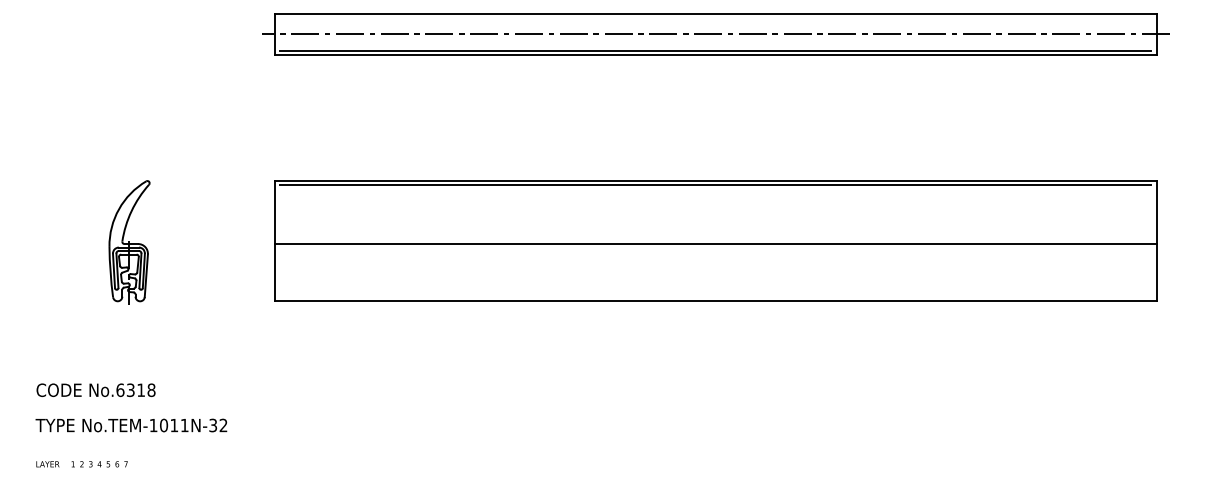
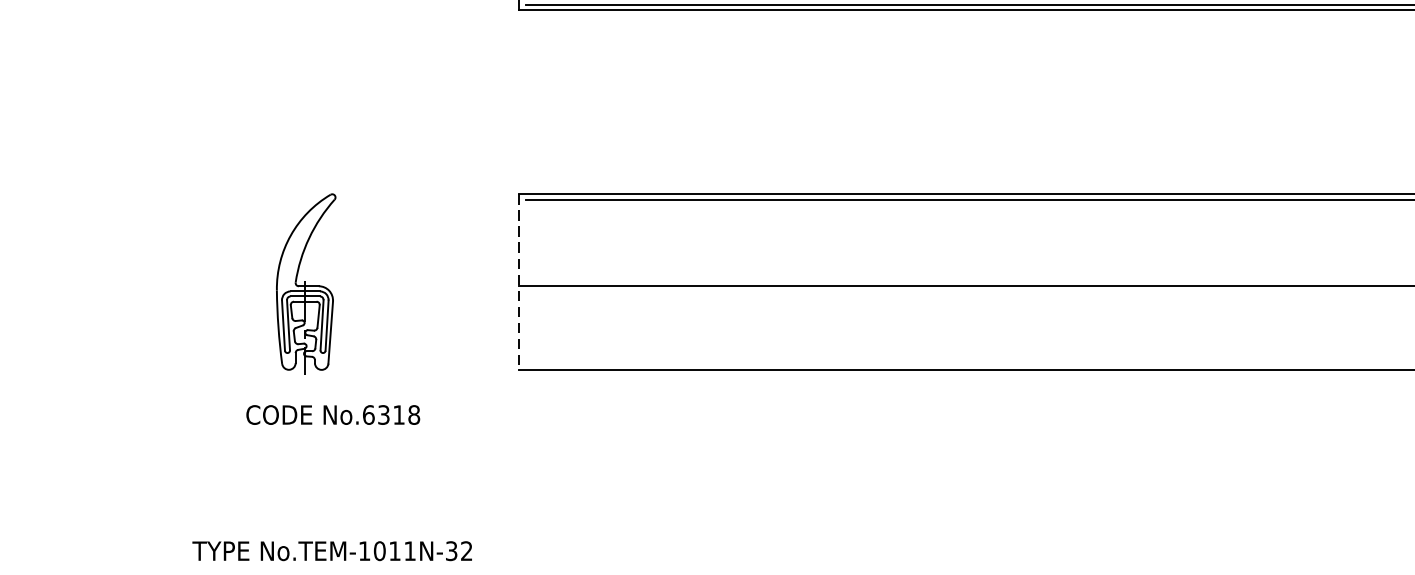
line: (275, 241) -> (519, 282), solid -> dashed
text: (95, 389) -> (332, 413), moved
text: (131, 425) -> (332, 551), moved

